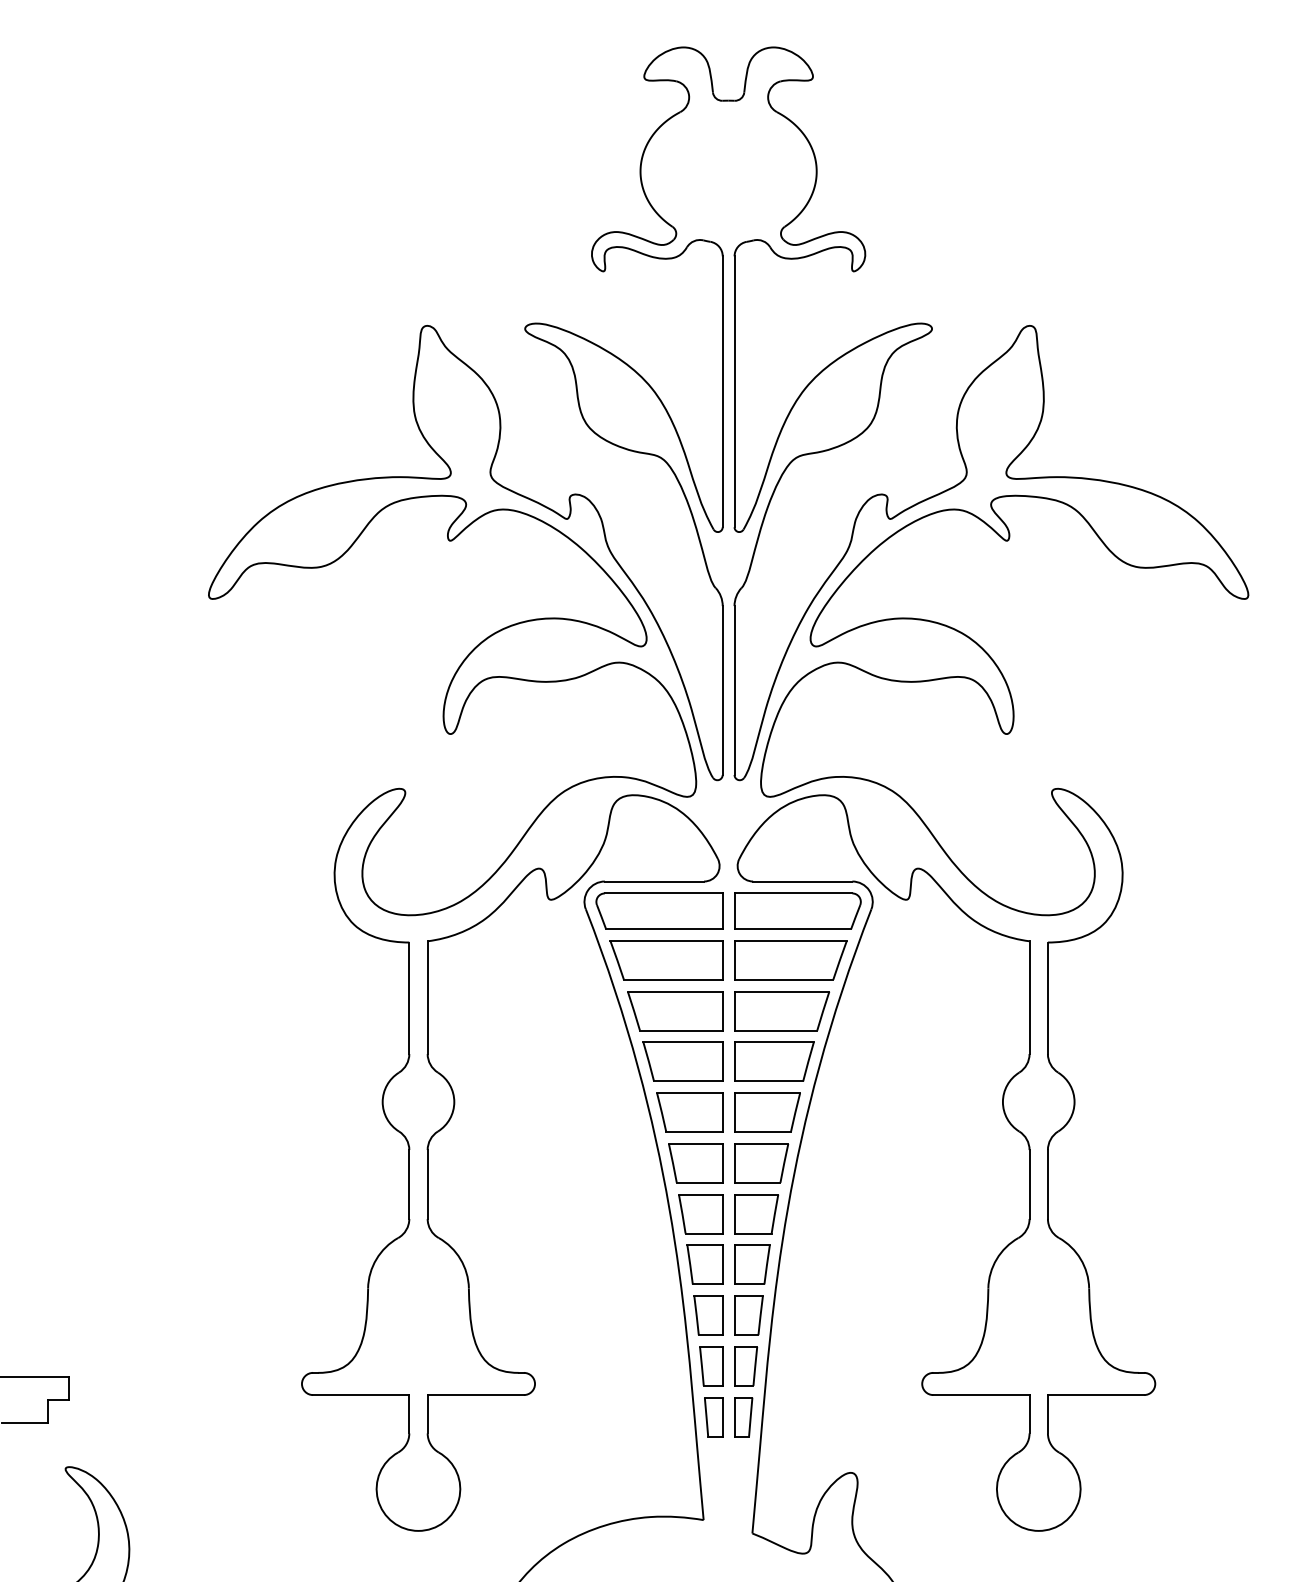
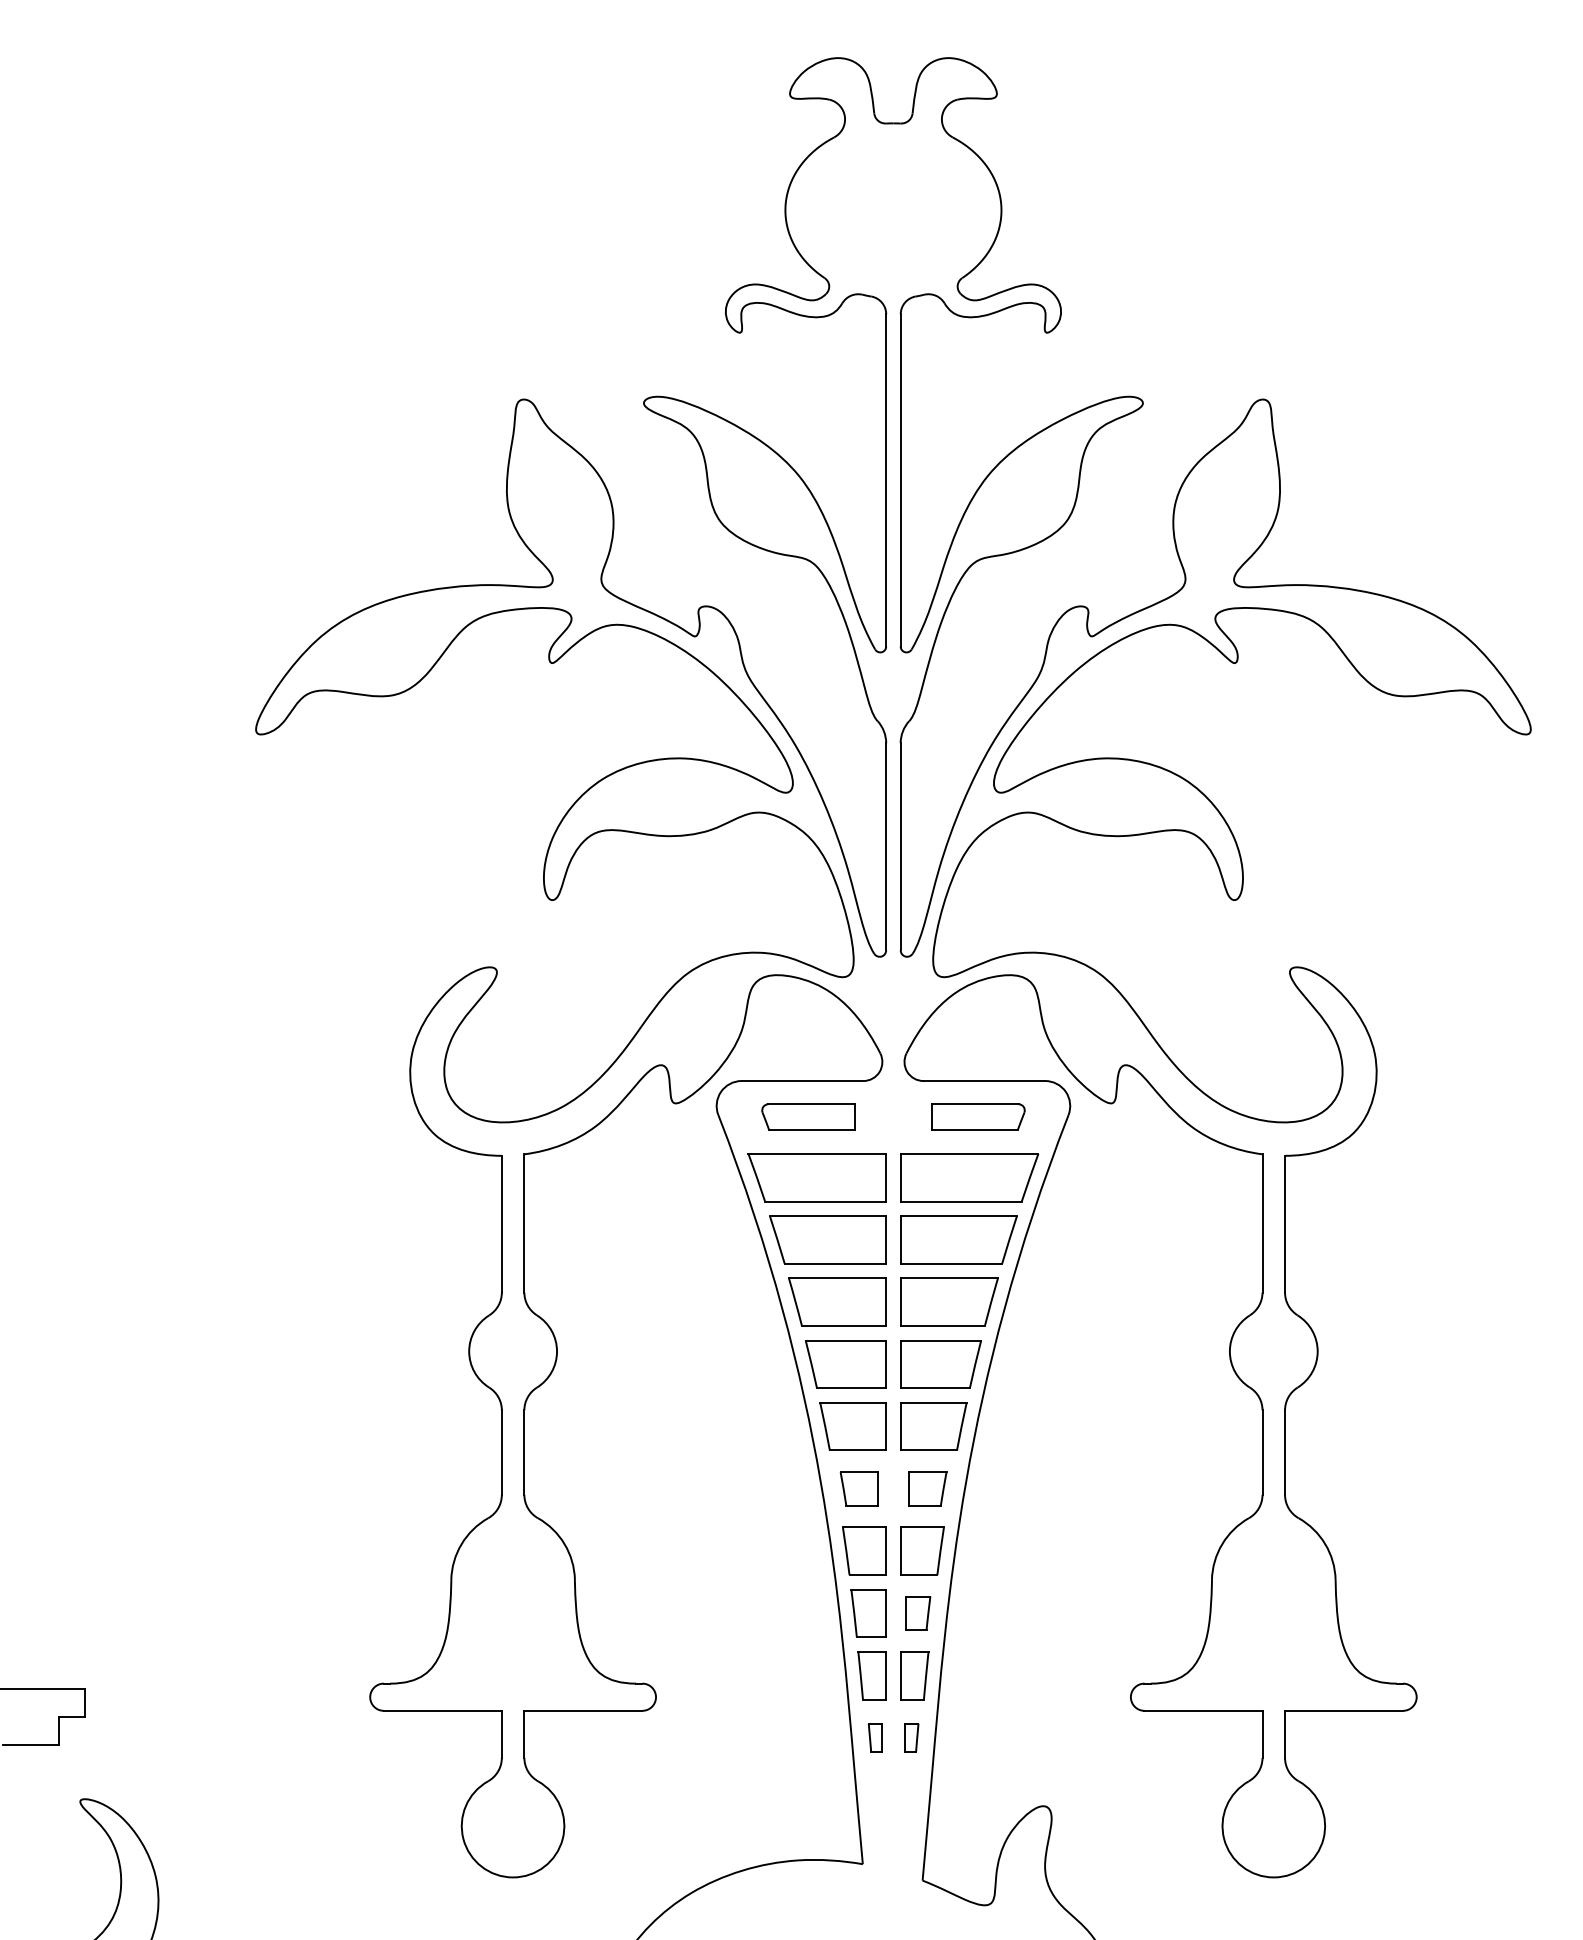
part: (659, 910) -> (808, 1116), size x0.6
part: (797, 910) -> (977, 1116), size x0.6
part: (700, 1214) -> (858, 1489), size x0.7
part: (756, 1214) -> (927, 1489), size x0.7
part: (748, 1315) -> (917, 1613), size x0.7
part: (713, 1417) -> (874, 1738), size x0.6
part: (743, 1417) -> (911, 1738), size x0.6

